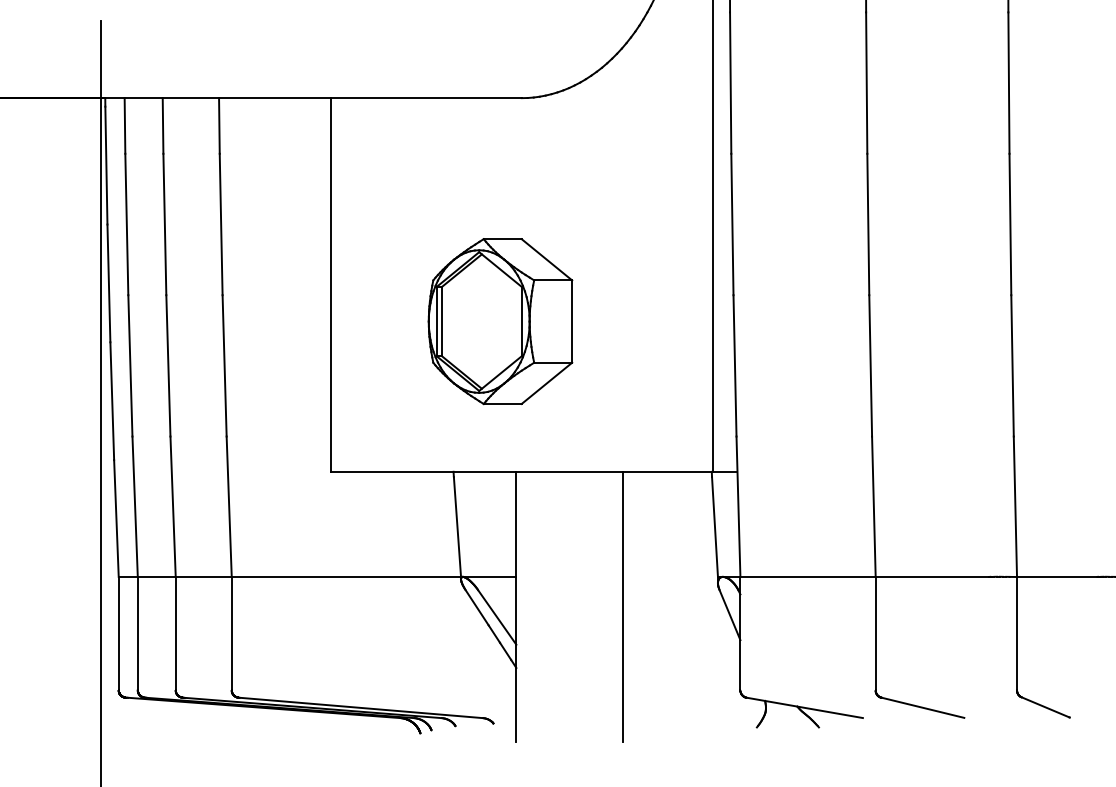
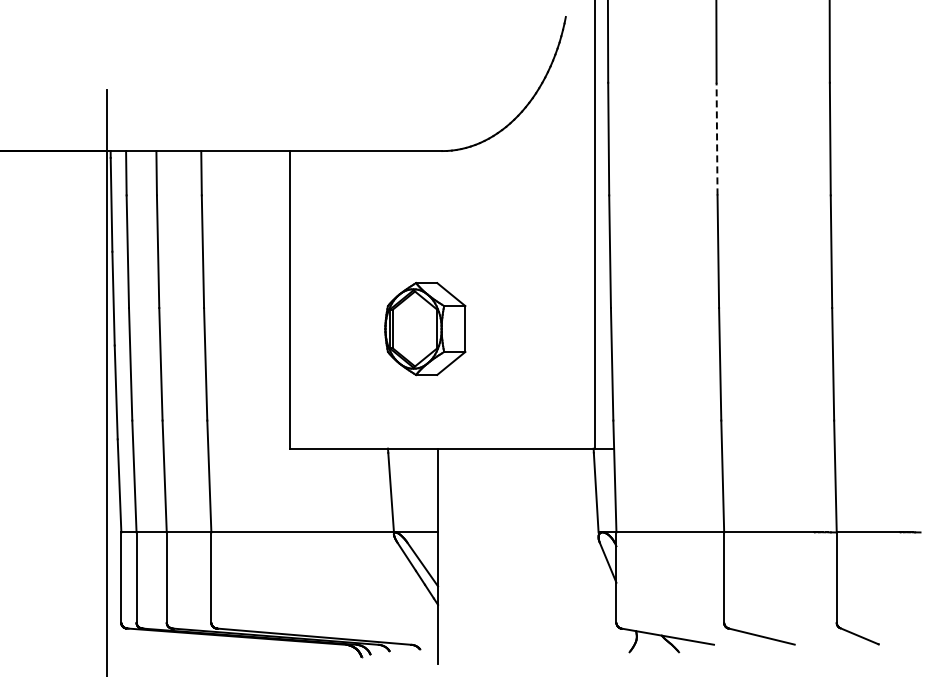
line: (867, 82) -> (717, 138), solid -> dashed
part: (500, 320) -> (425, 328), size x0.7
line: (622, 605) -> (522, 555), removed

